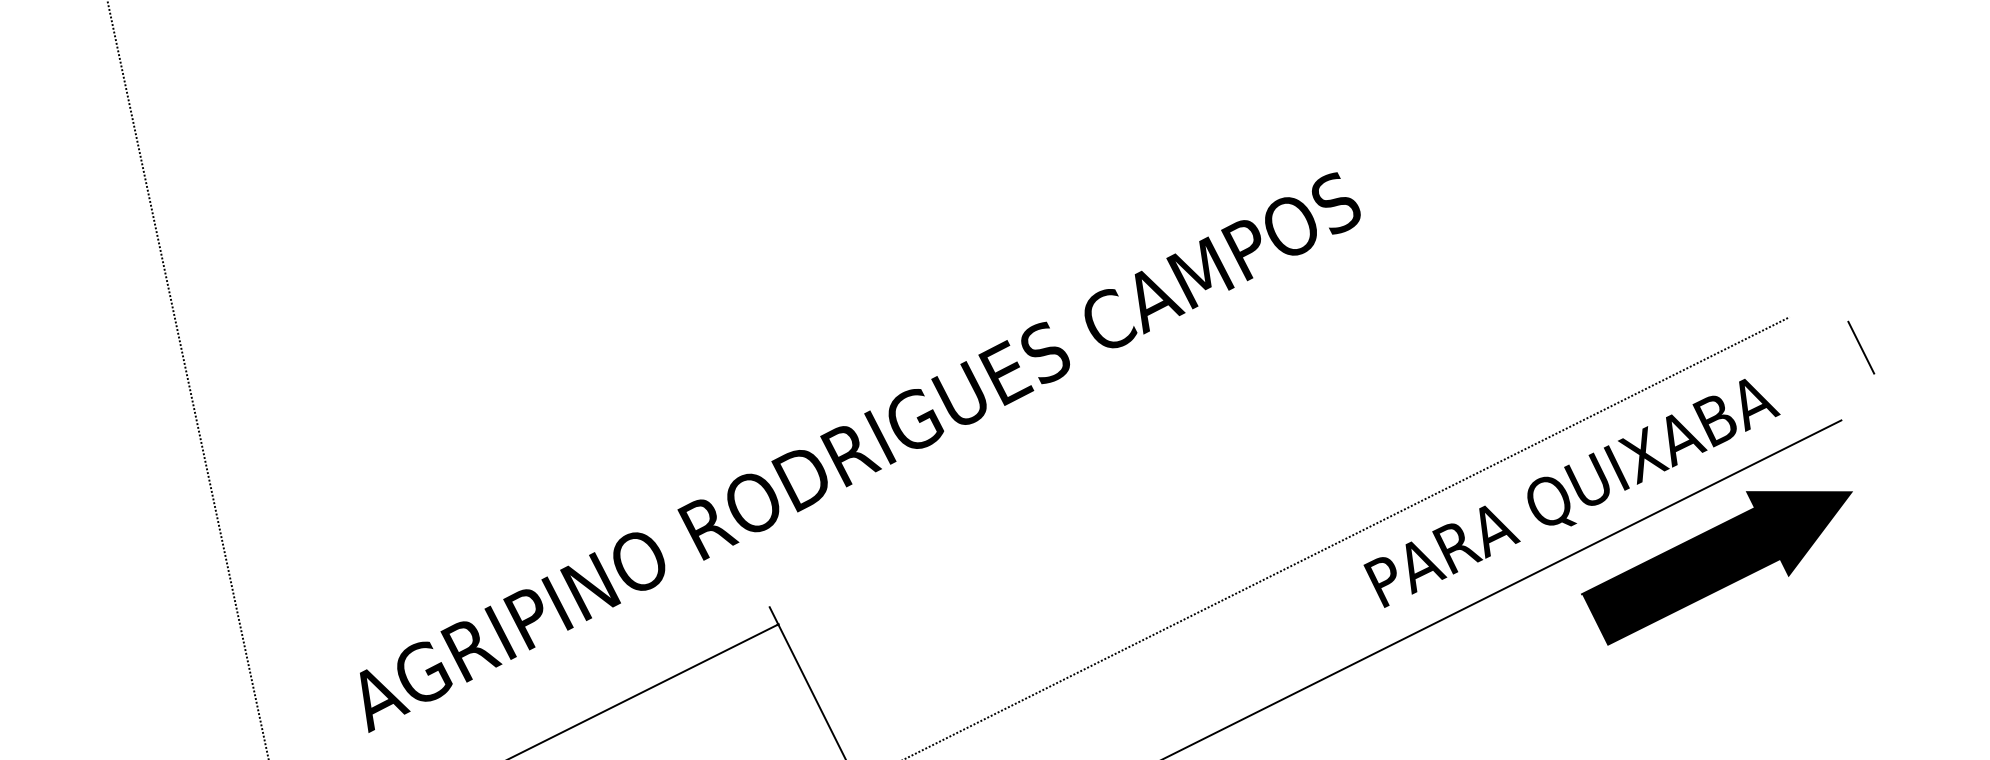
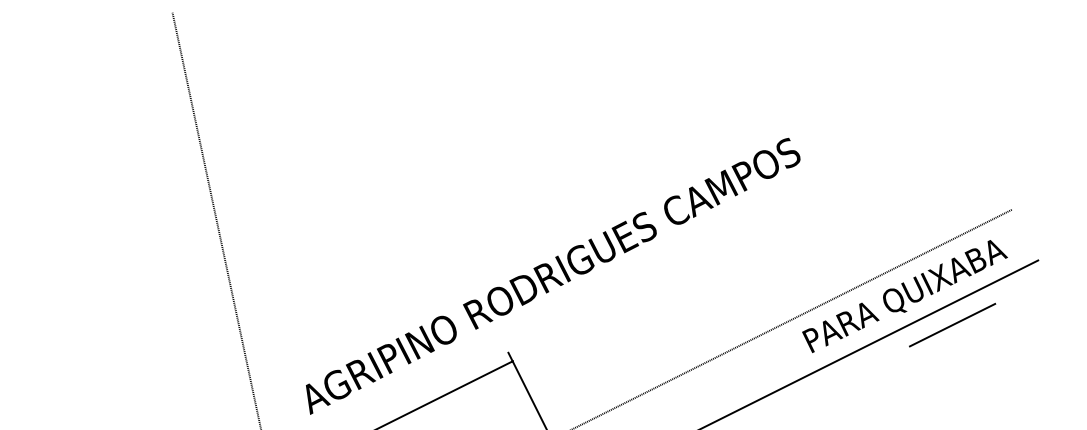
line: (1860, 347) -> (1047, 224), removed
fill: (1716, 568) -> (976, 333), removed

